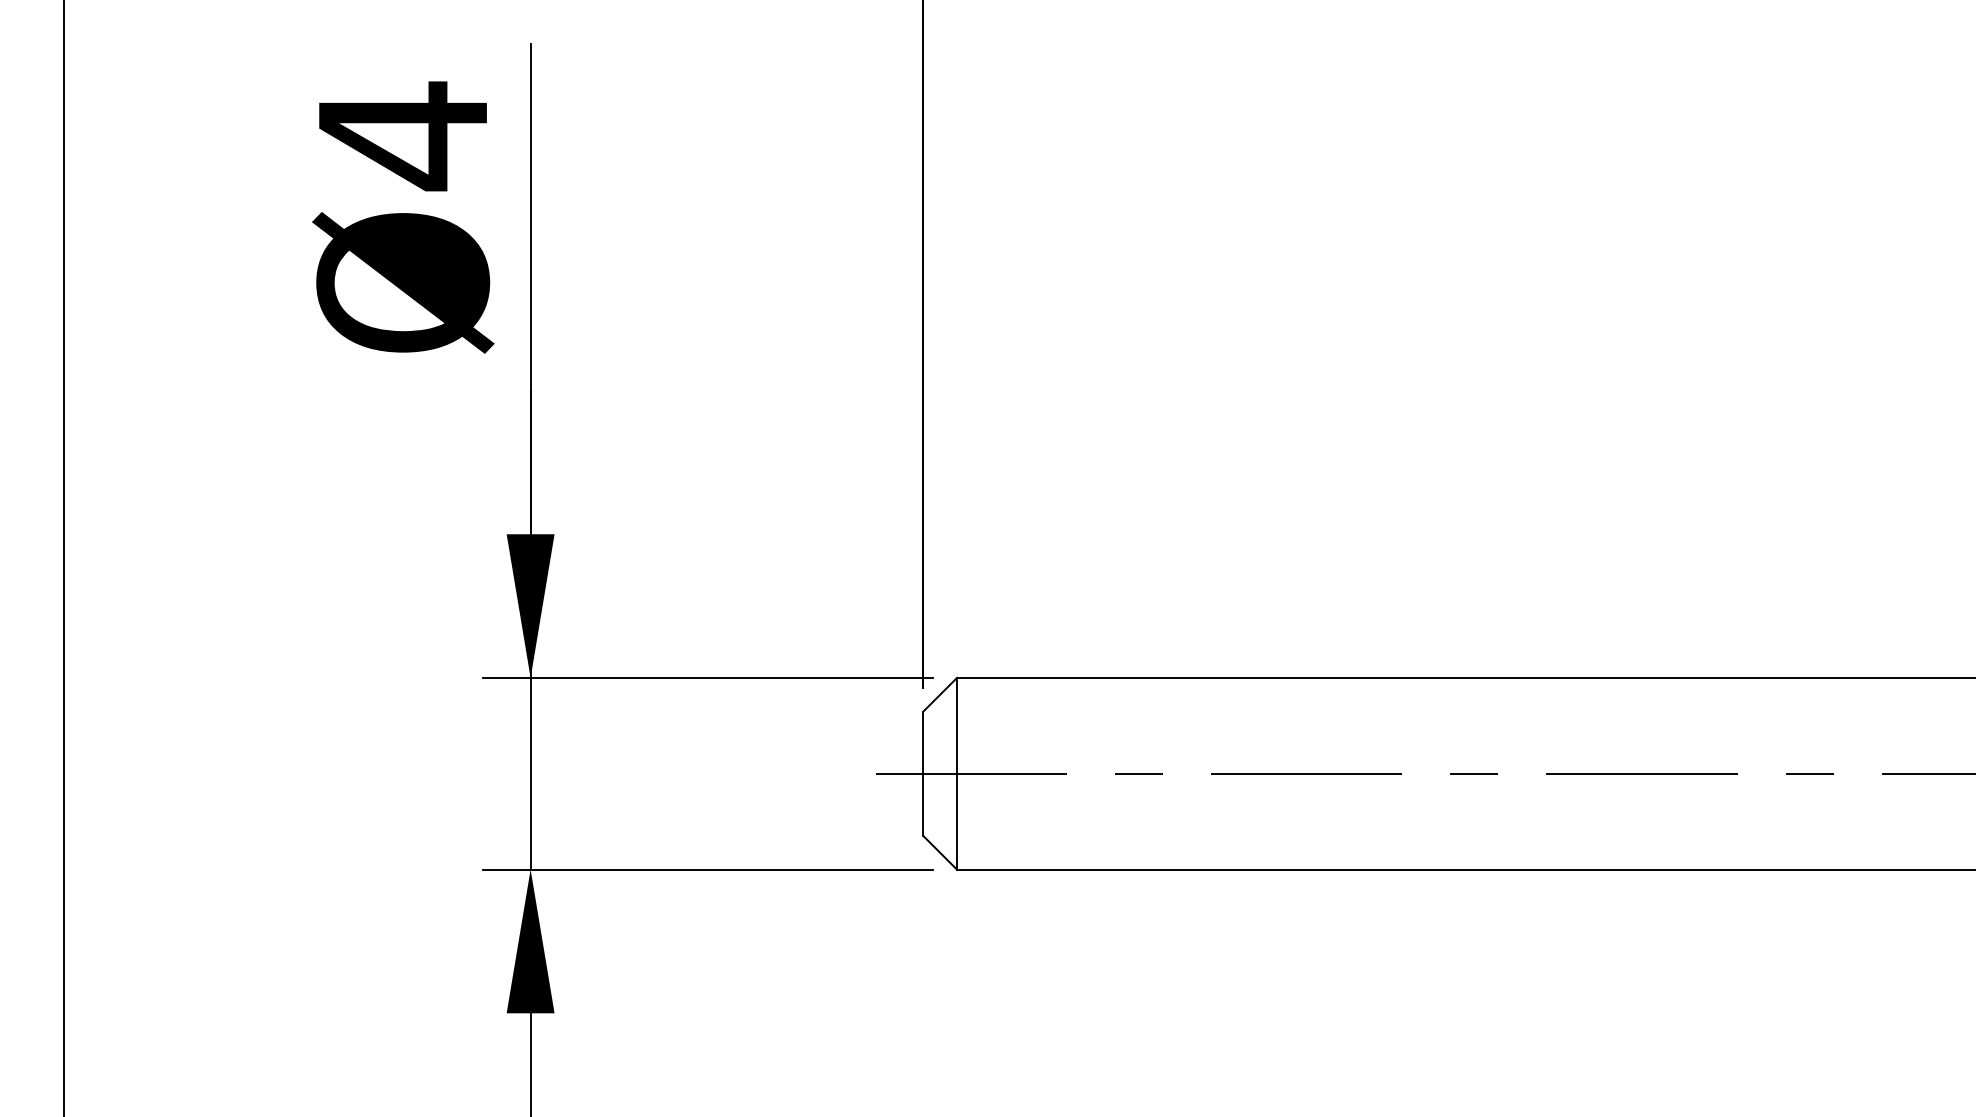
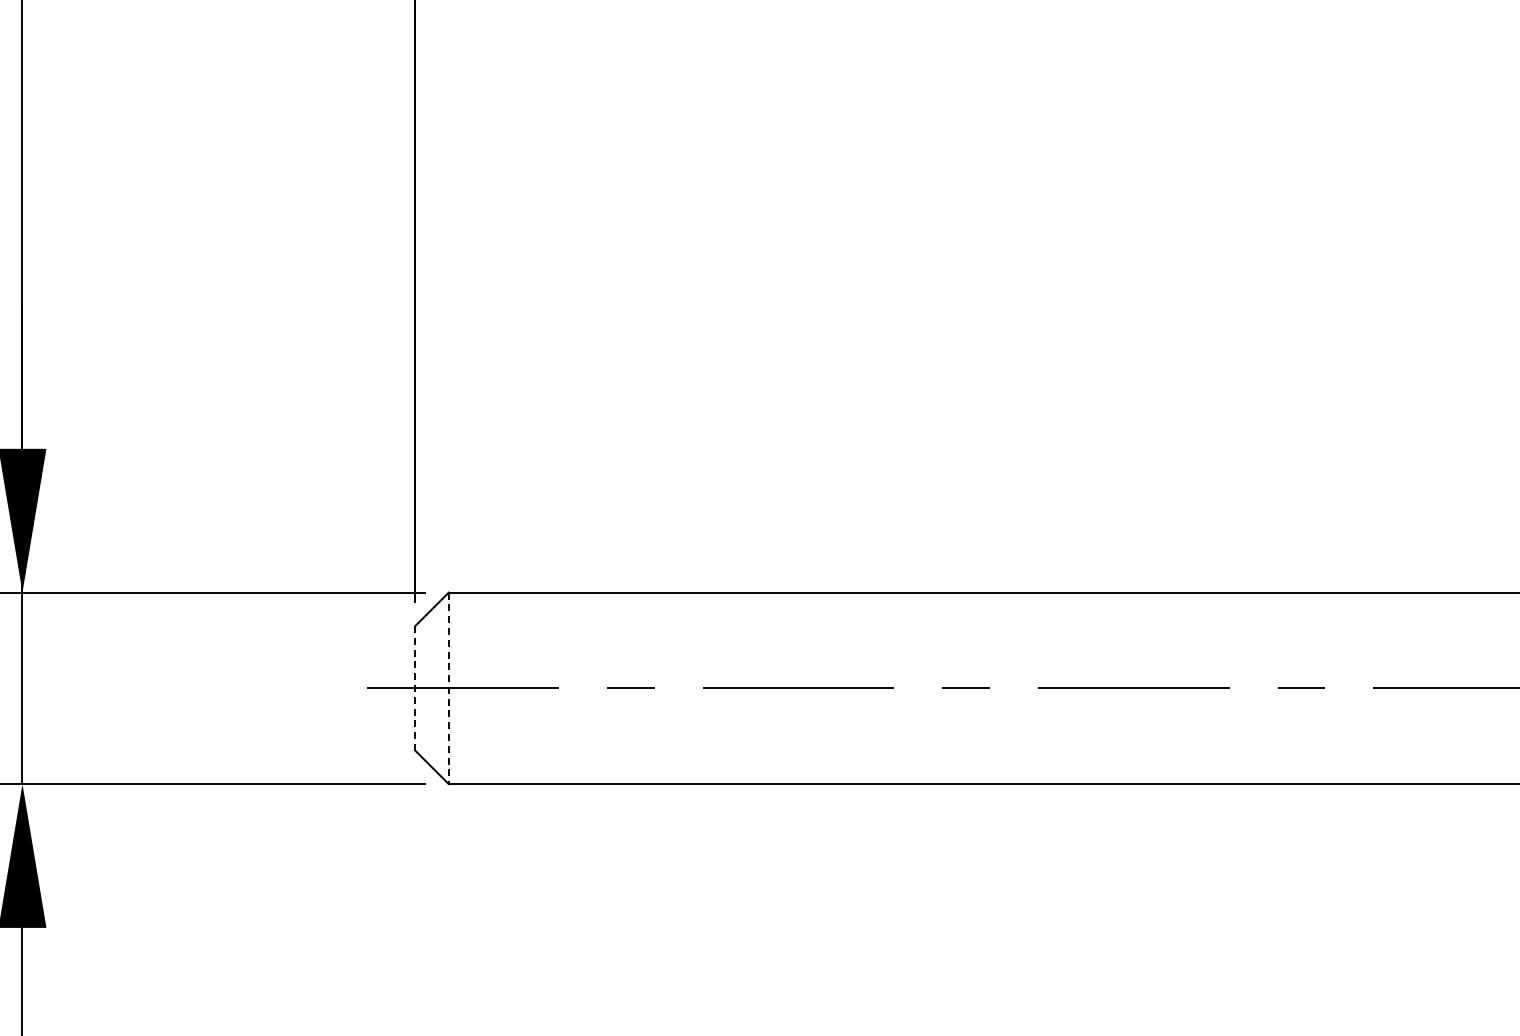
line: (956, 773) -> (448, 688), solid -> dashed
line: (923, 774) -> (415, 689), solid -> dashed

